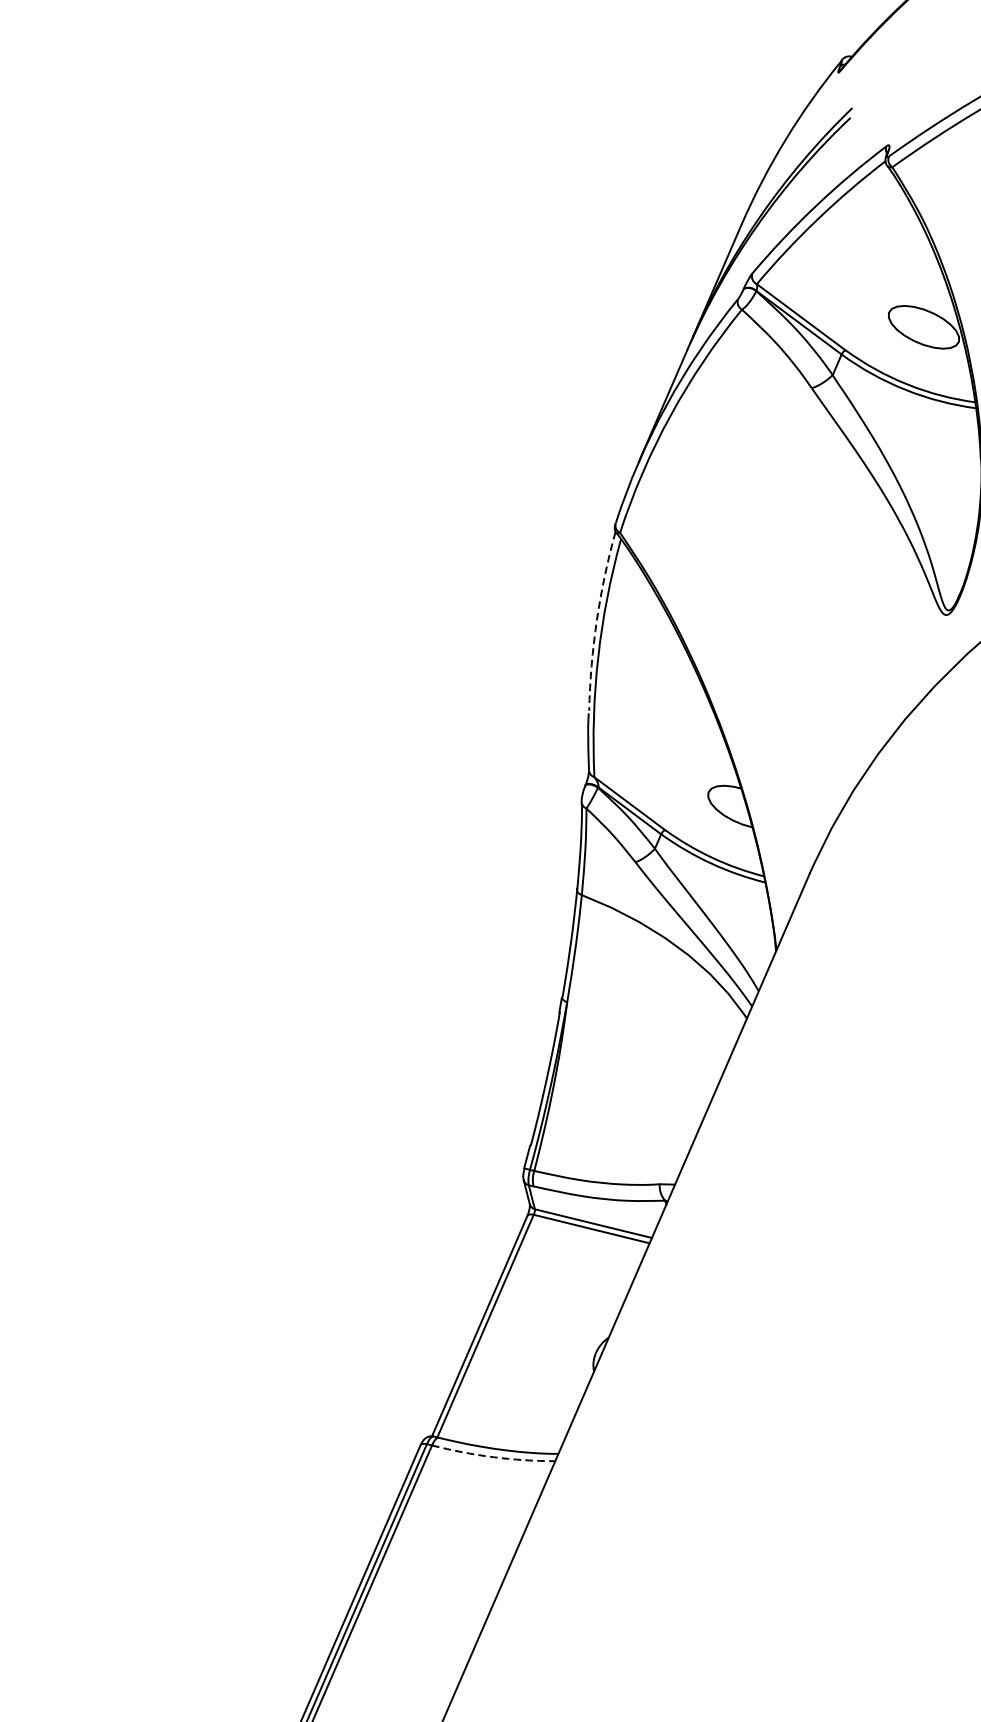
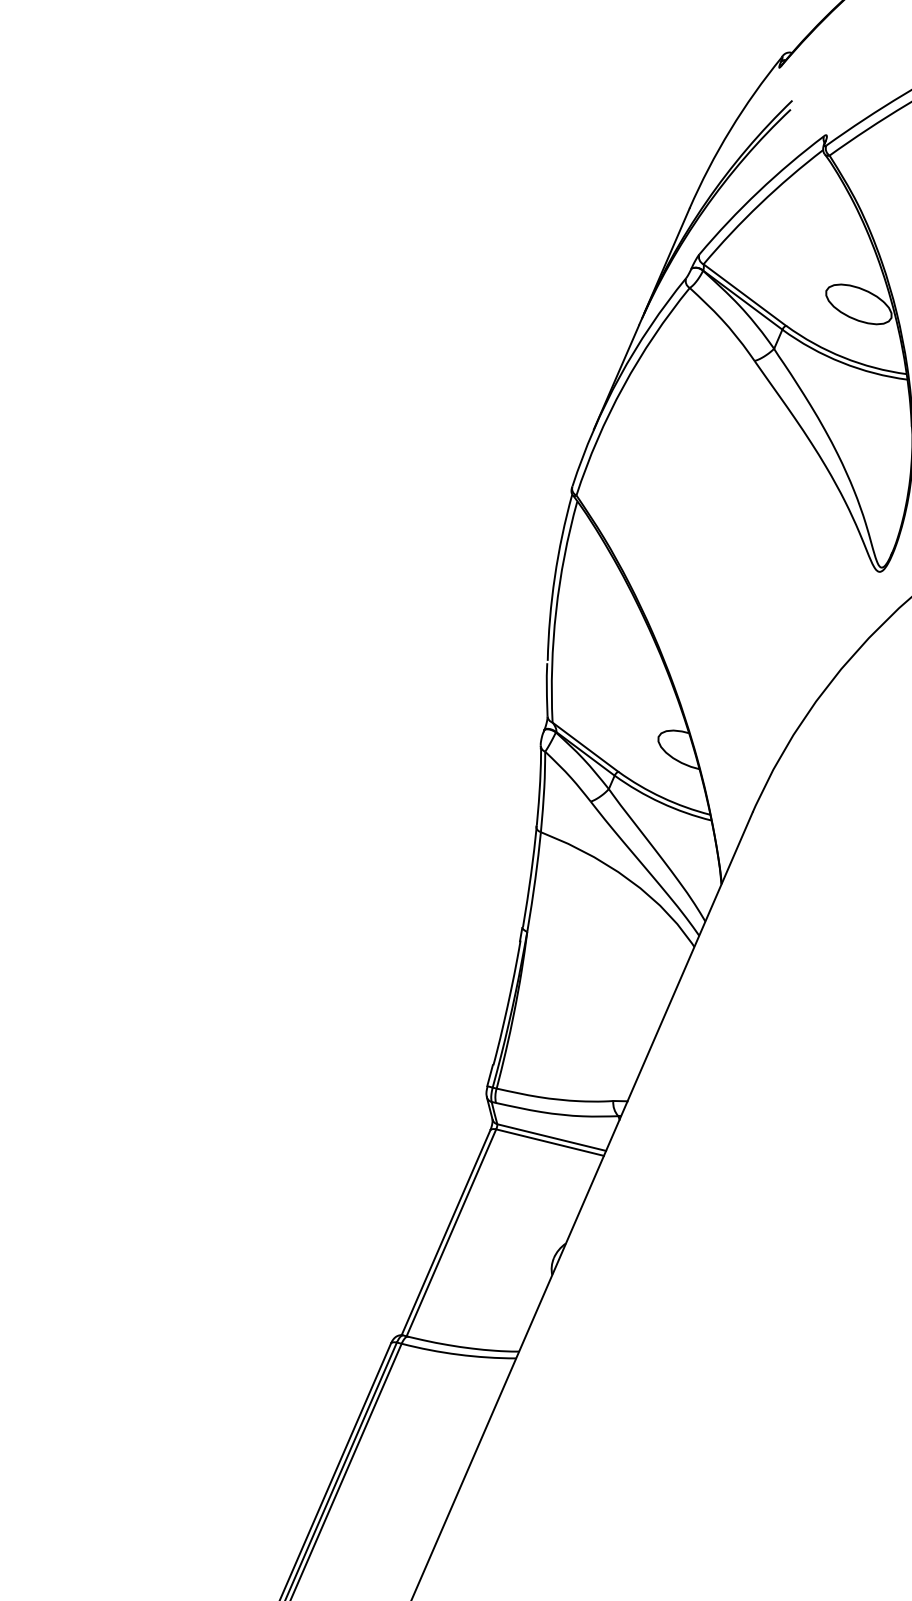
arc: (596, 621) -> (554, 577), dashed -> solid
arc: (493, 1456) -> (458, 1354), dashed -> solid

